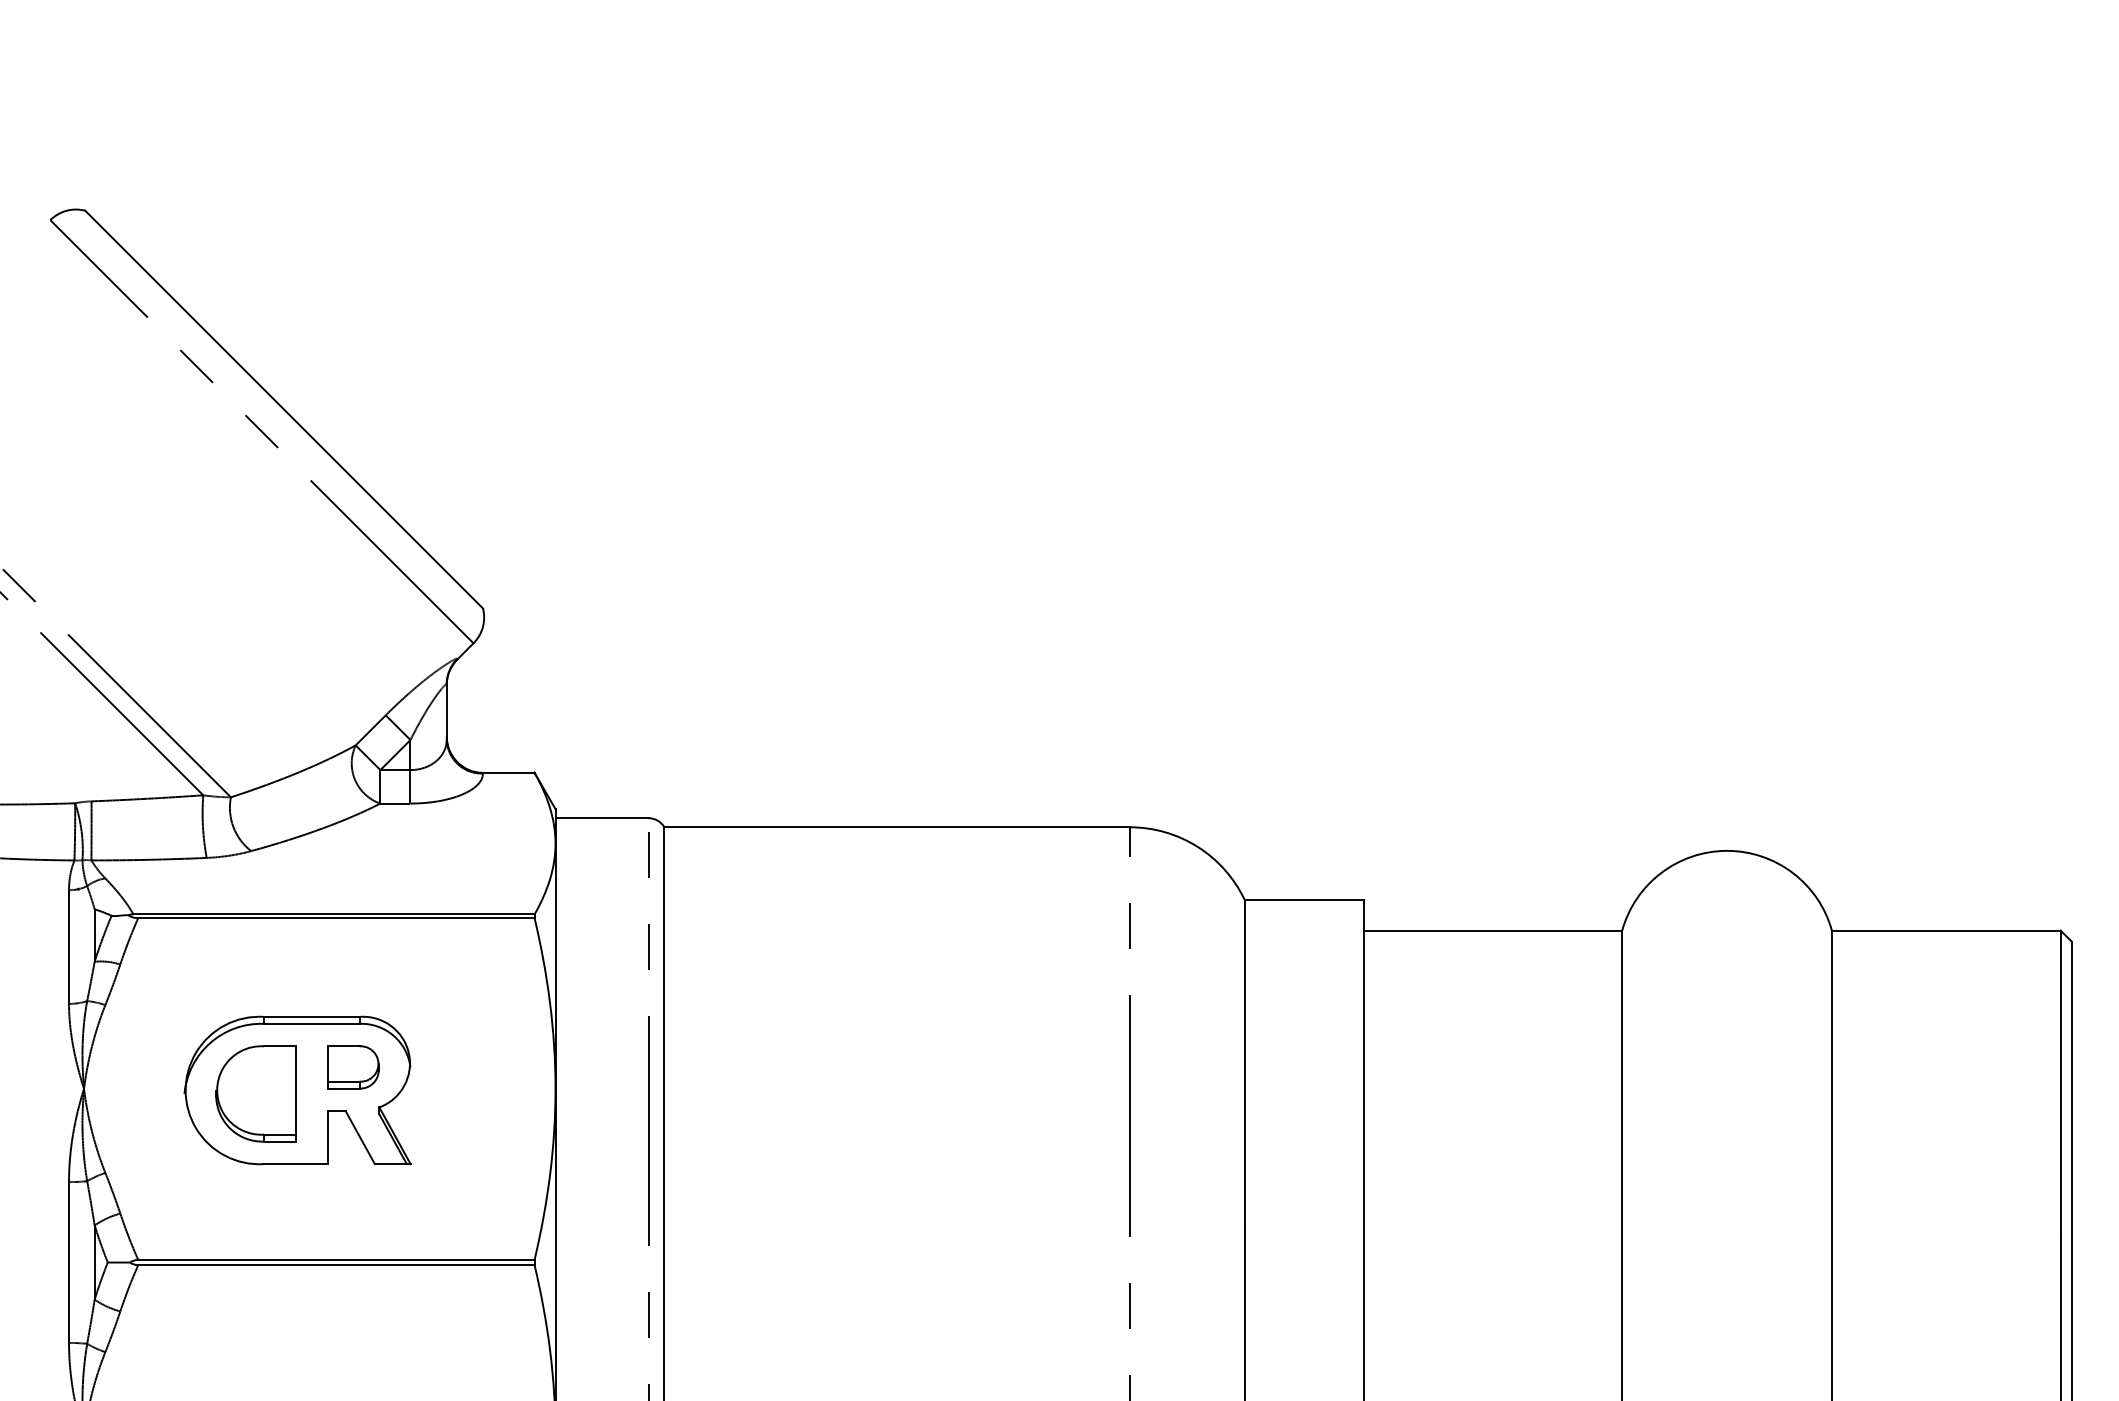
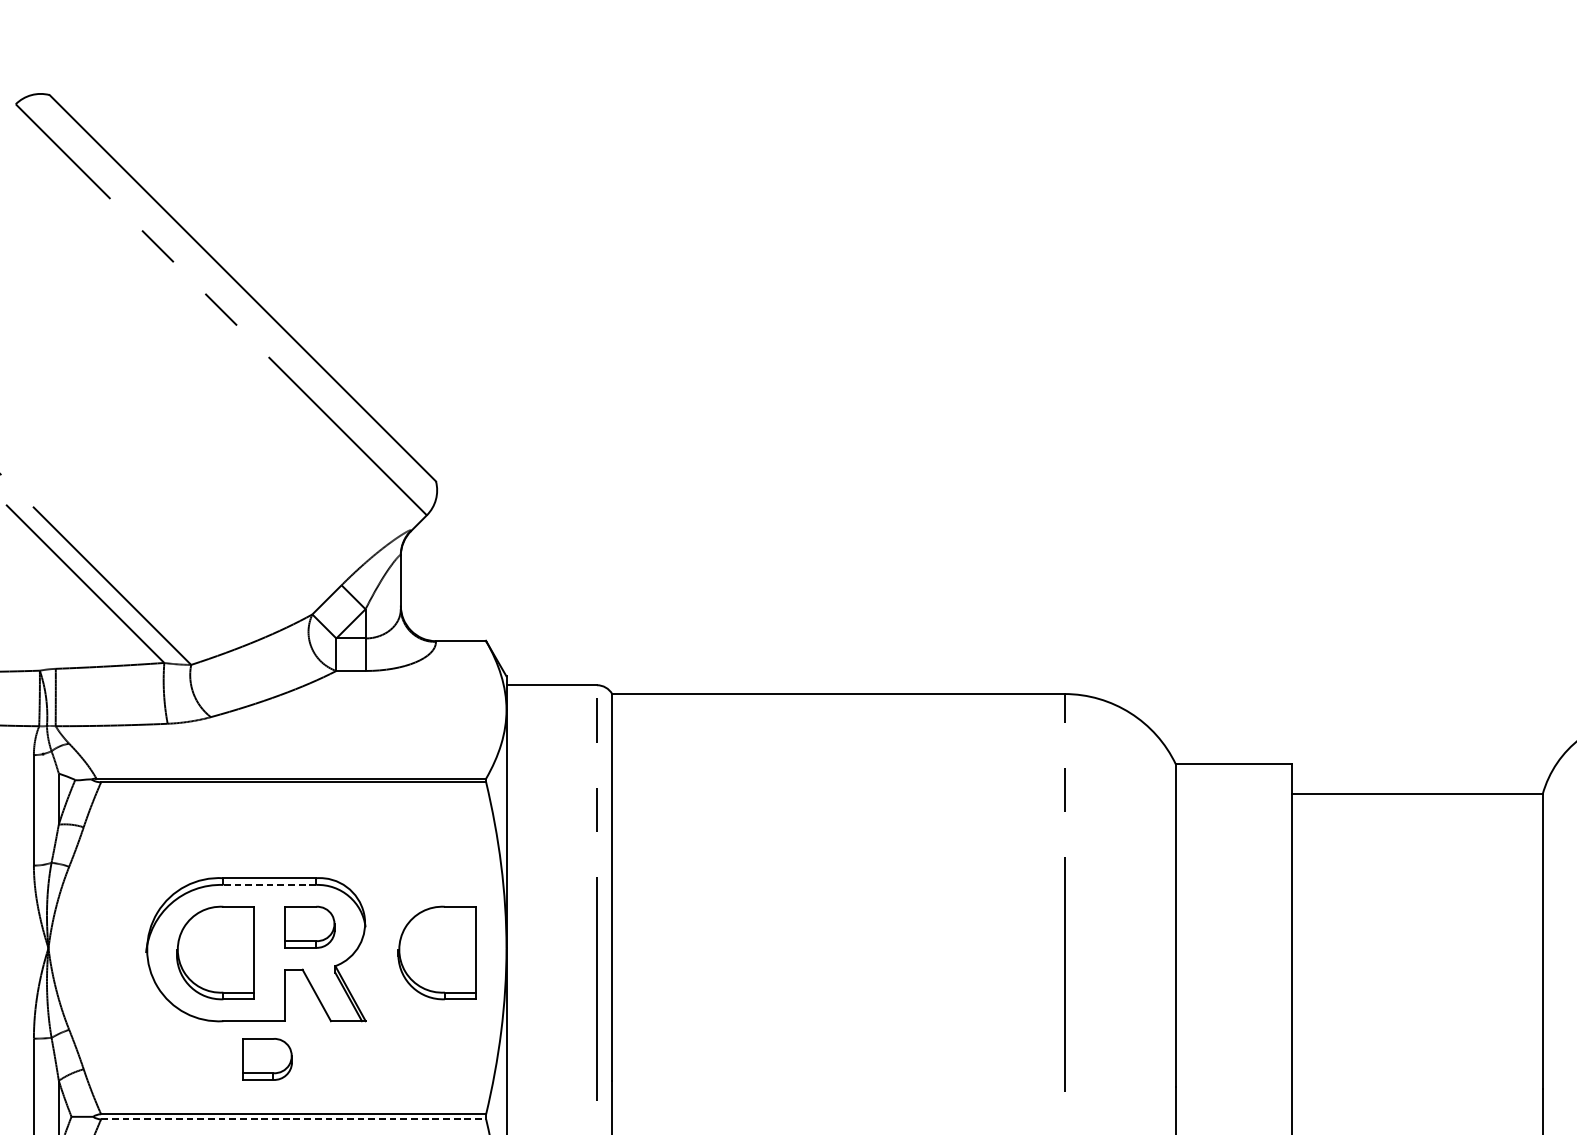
line: (311, 1023) -> (269, 884), solid -> dashed
part: (483, 1093) -> (436, 952), added
part: (309, 1203) -> (267, 1059), added
line: (336, 1265) -> (293, 1119), solid -> dashed

